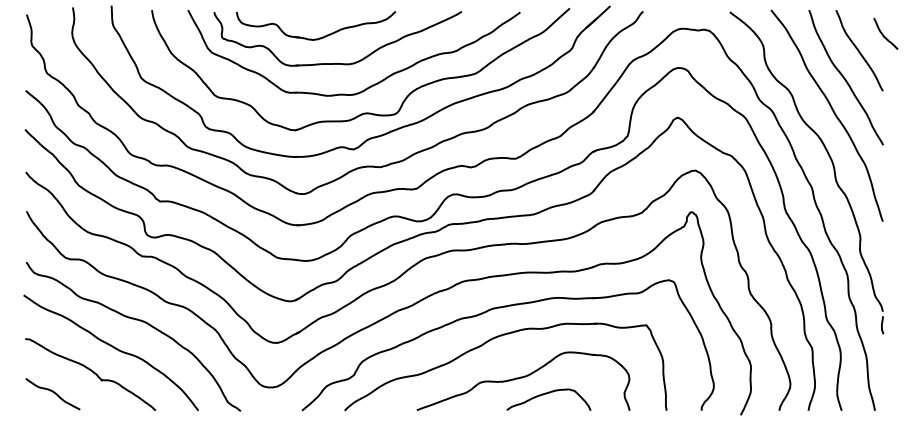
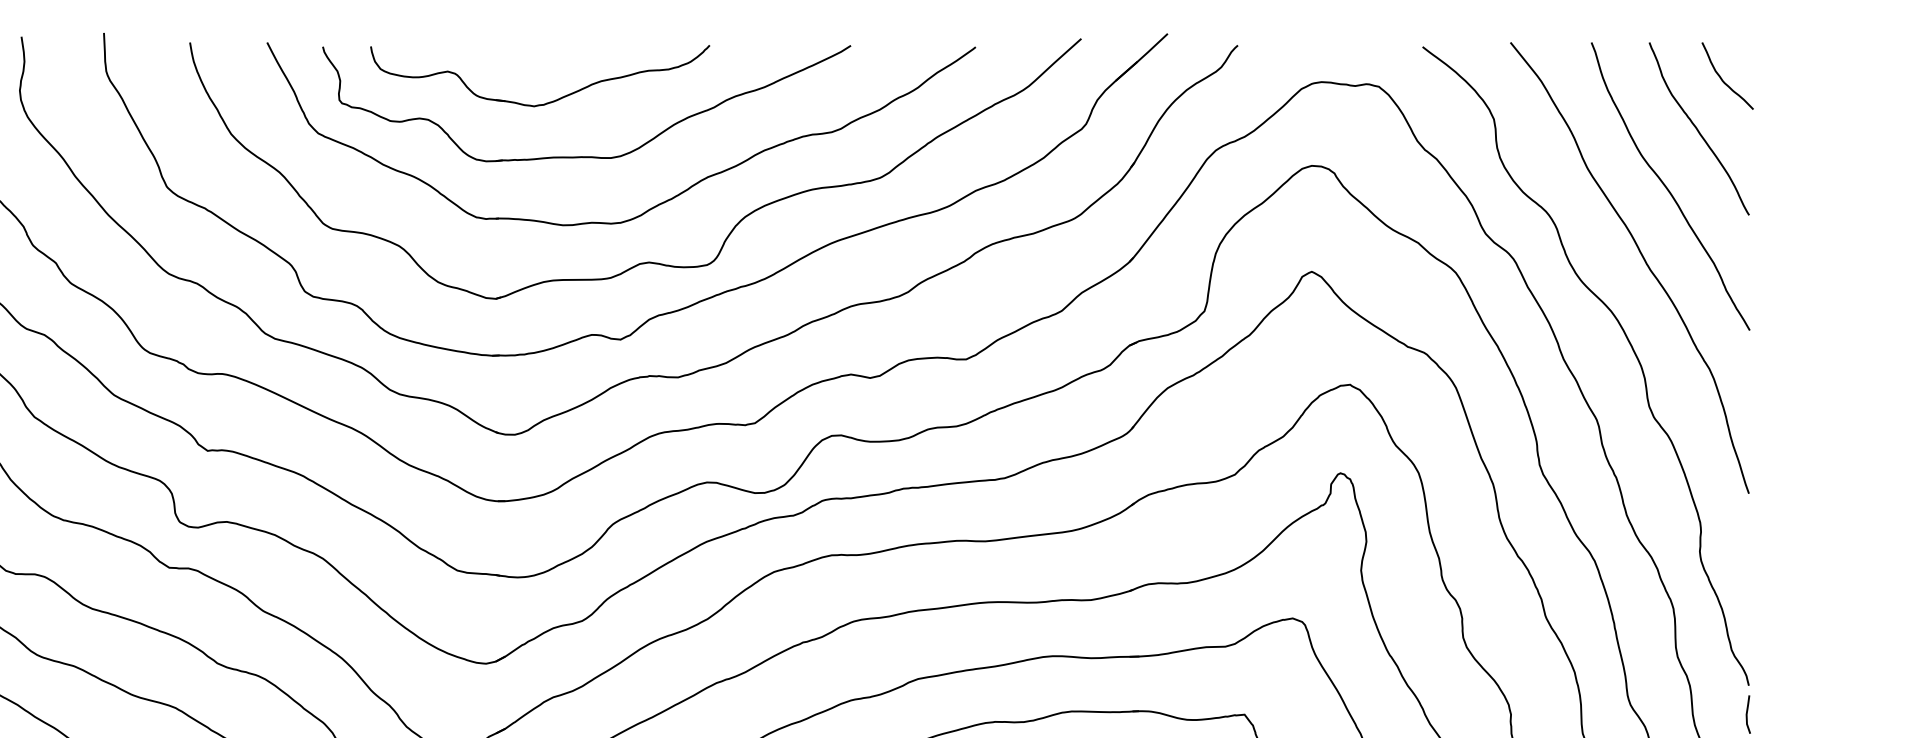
curve: (883, 34) -> (1722, 77), moved

